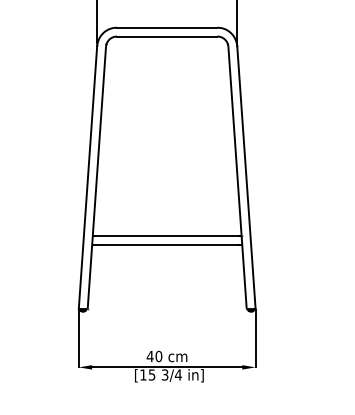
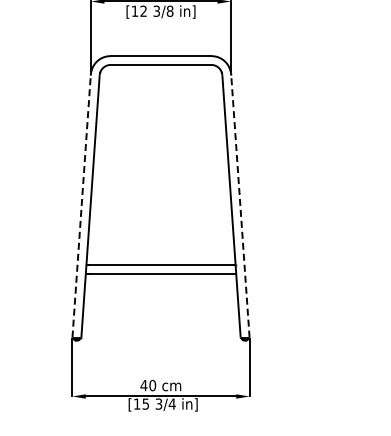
line: (87, 177) -> (81, 206), solid -> dashed
line: (246, 177) -> (240, 206), solid -> dashed

